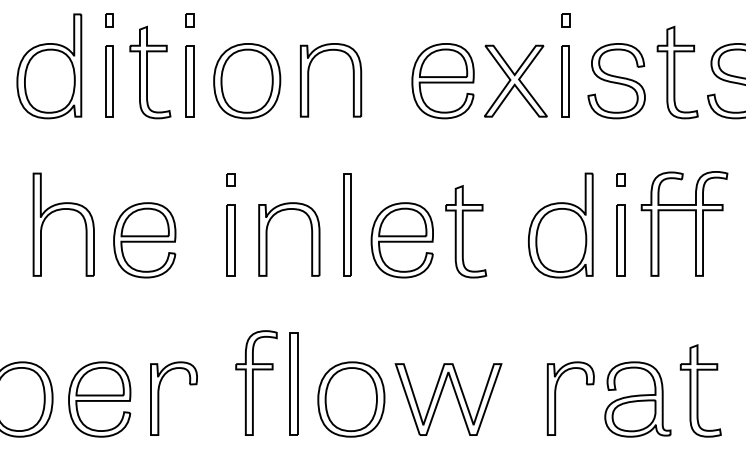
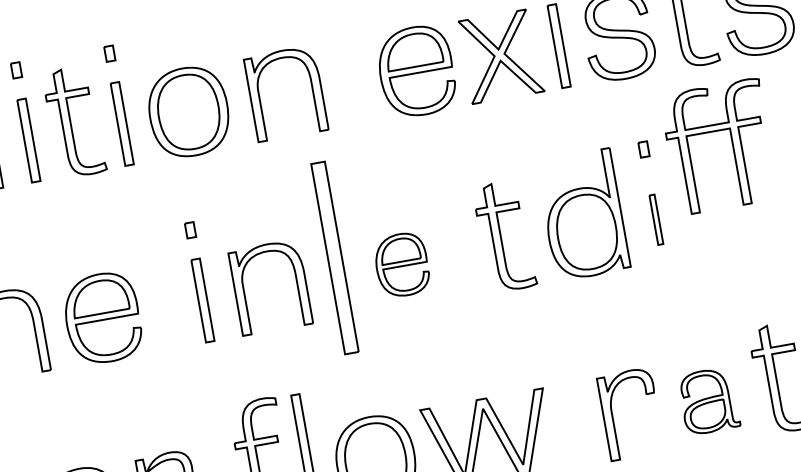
part: (695, 223) -> (732, 143), moved
part: (347, 224) -> (335, 257), size x1.6
part: (466, 231) -> (505, 236), moved
part: (401, 240) -> (401, 265), size x0.7
part: (620, 240) -> (655, 219), size x0.6
part: (637, 399) -> (708, 401), size x0.7

